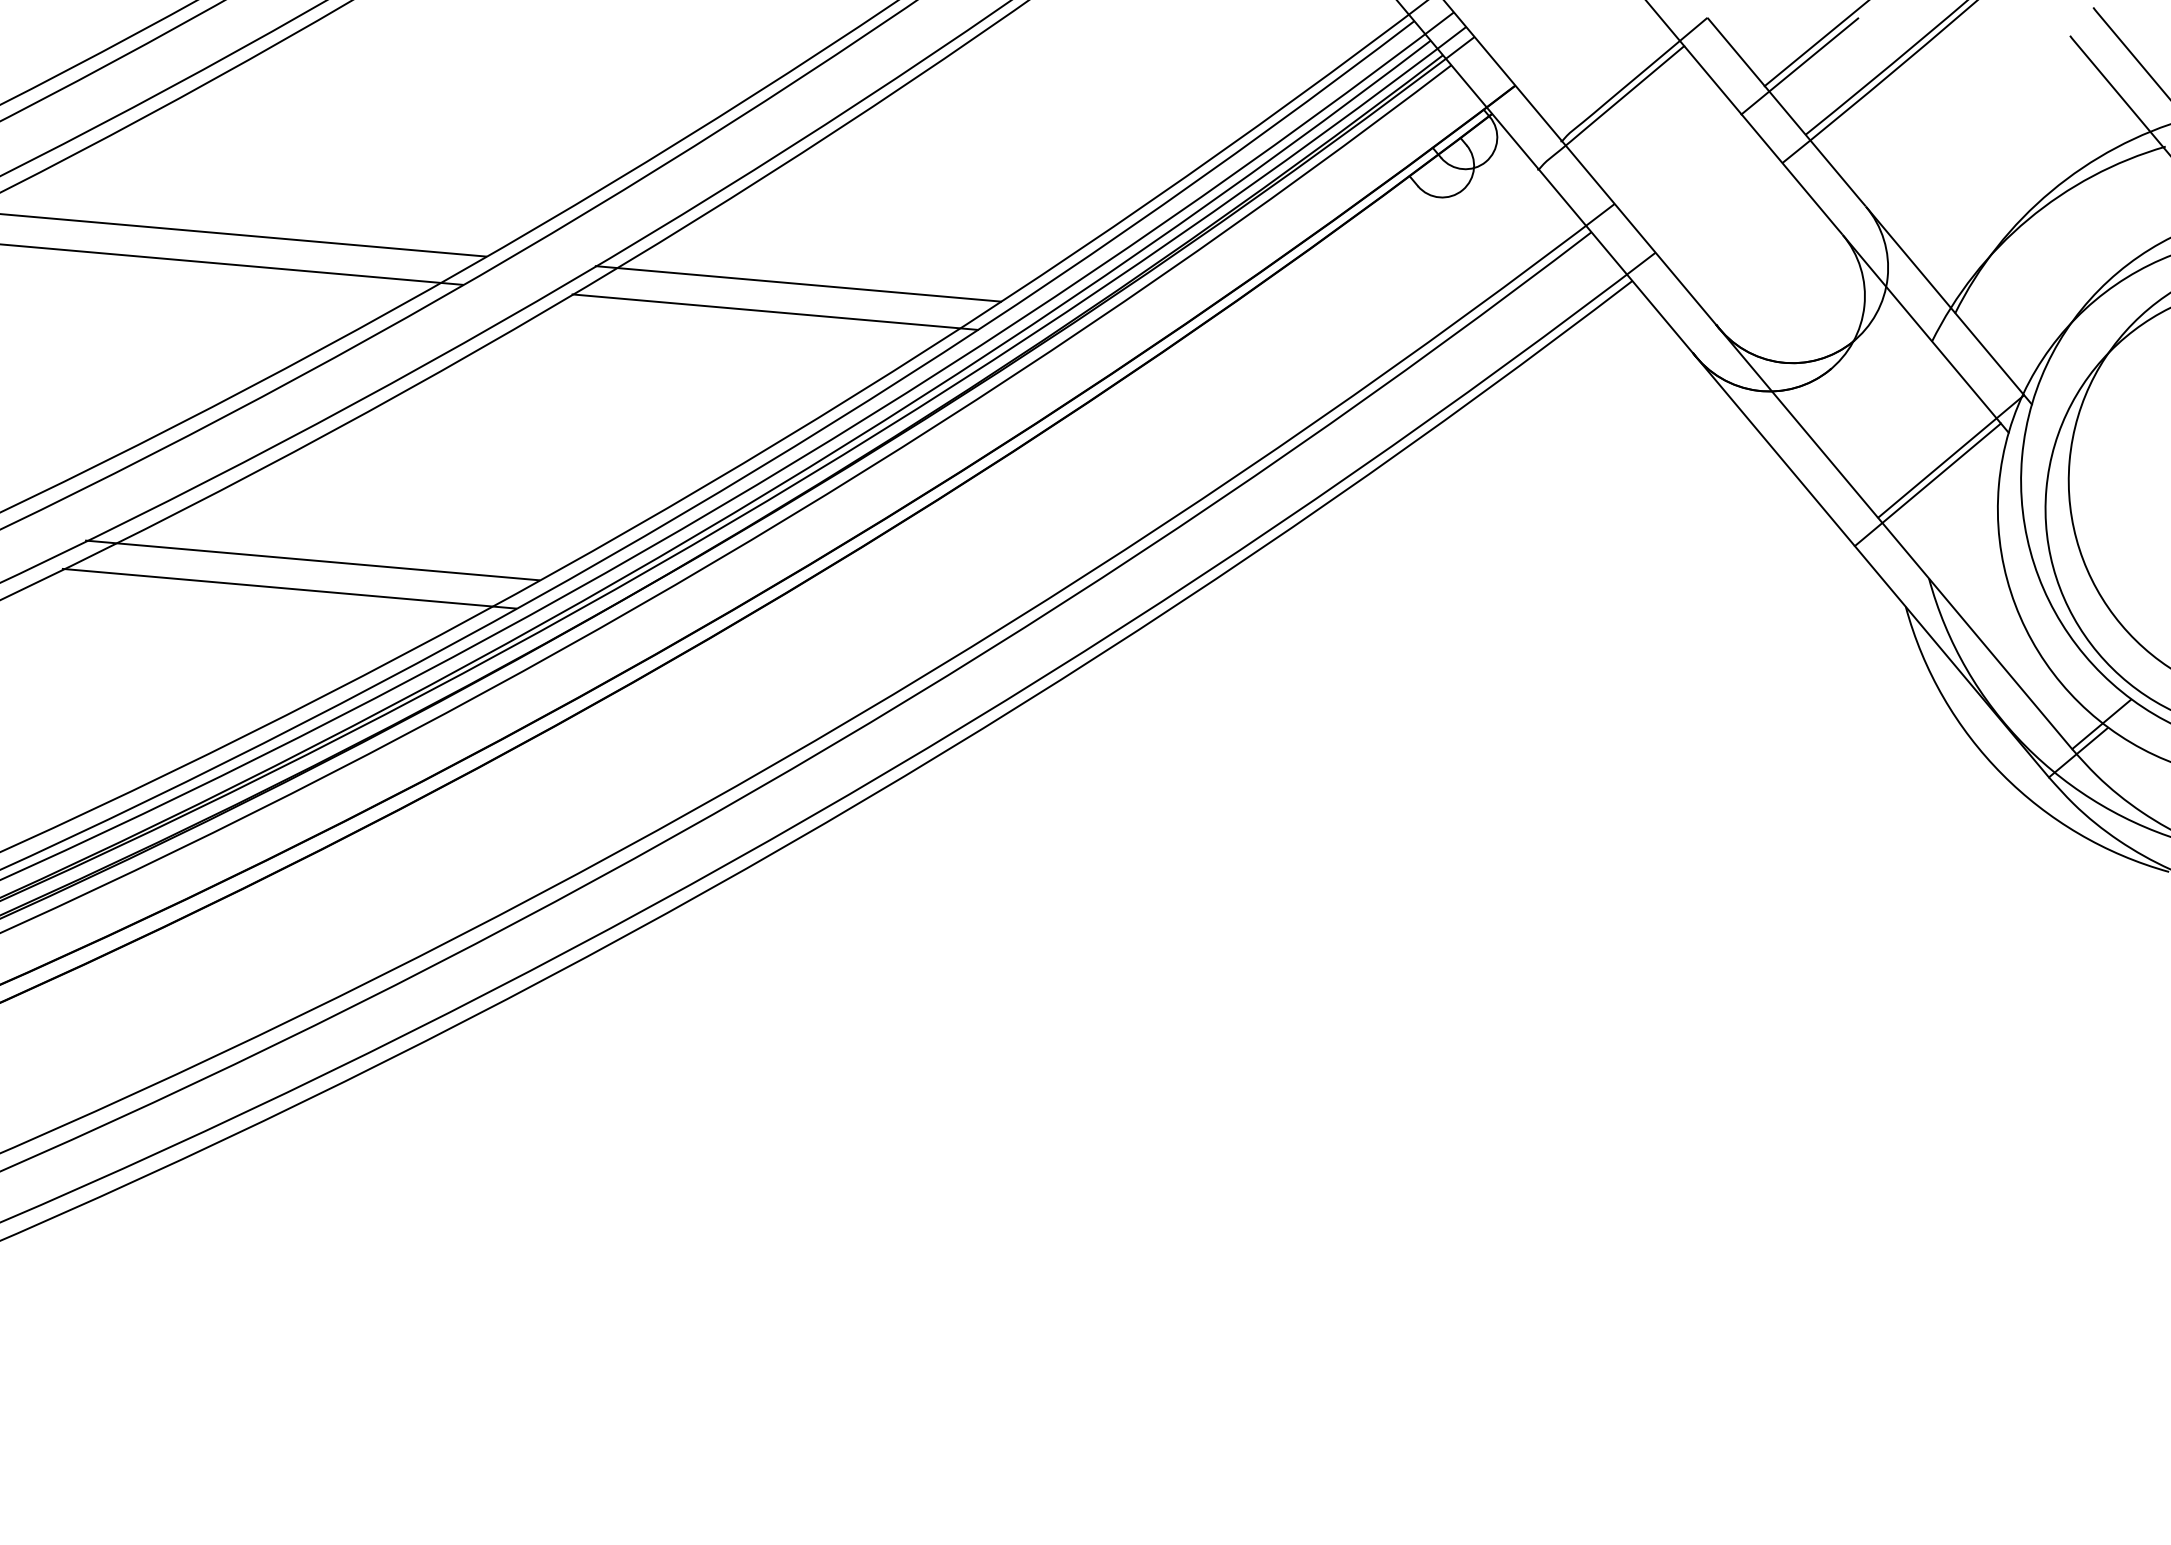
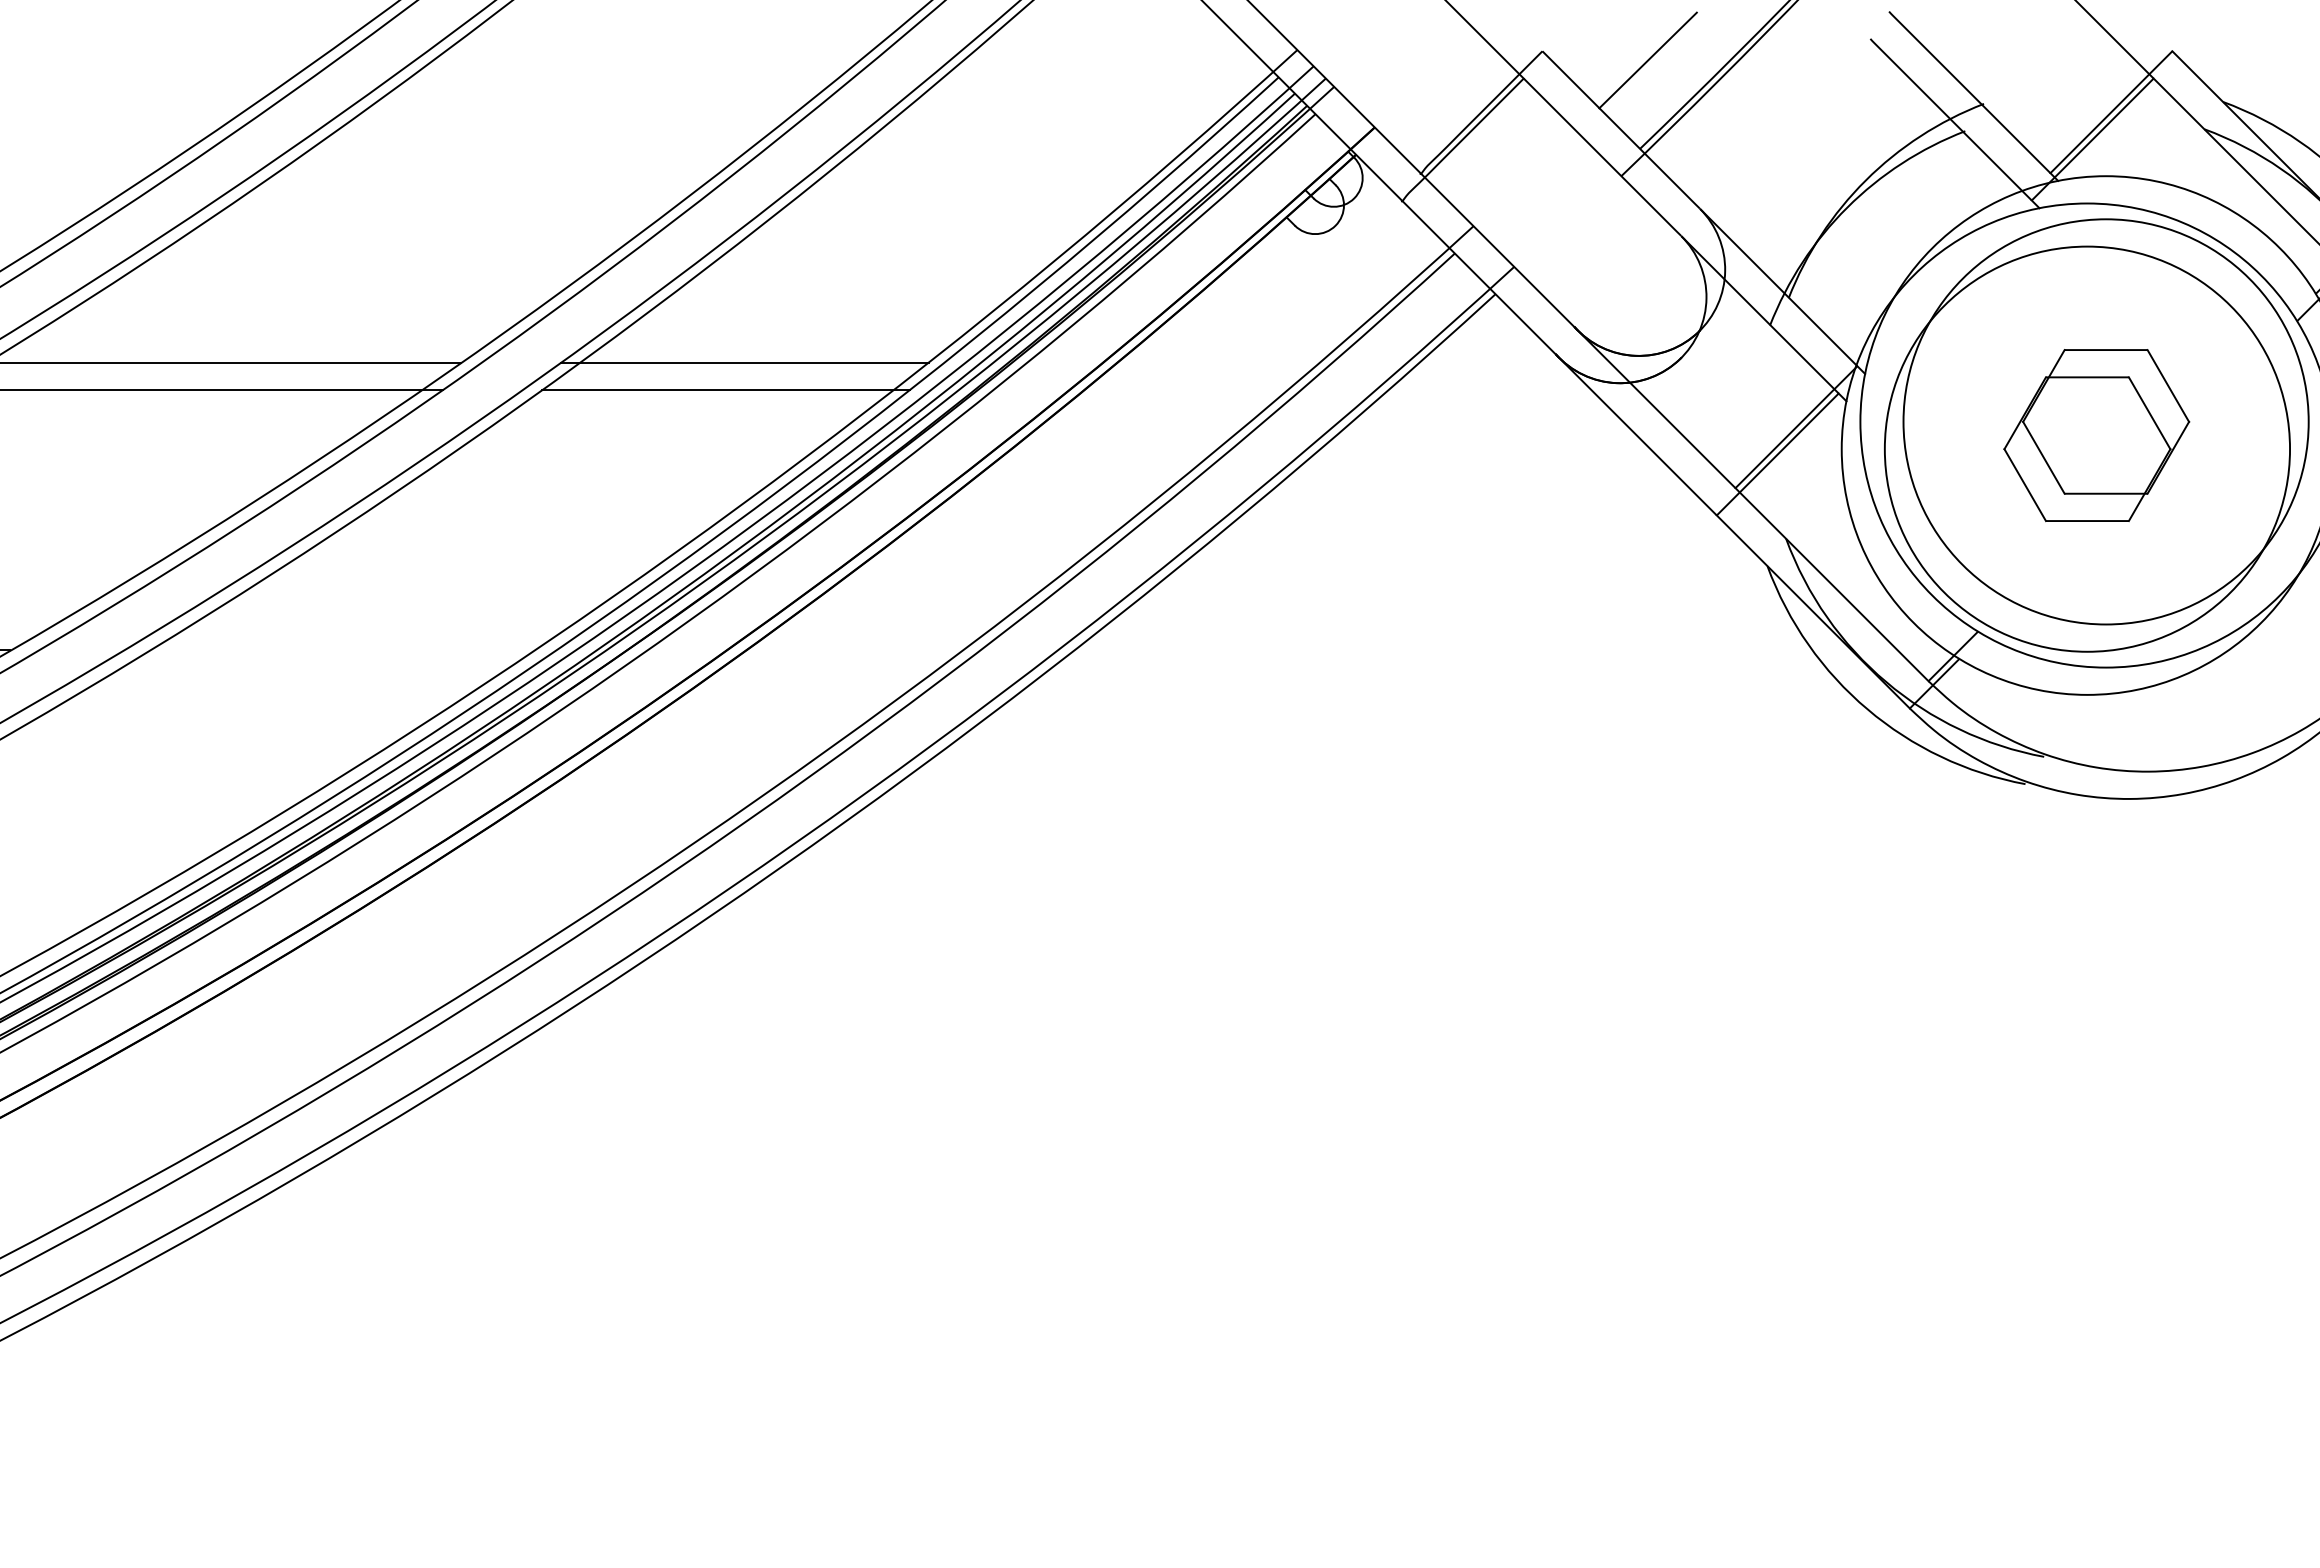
line: (1799, 66) -> (1629, 87), removed
line: (312, 559) -> (328, 649), removed
line: (288, 589) -> (309, 677), removed

